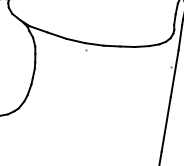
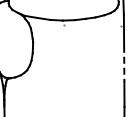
line: (166, 125) -> (124, 64), solid -> dashed

